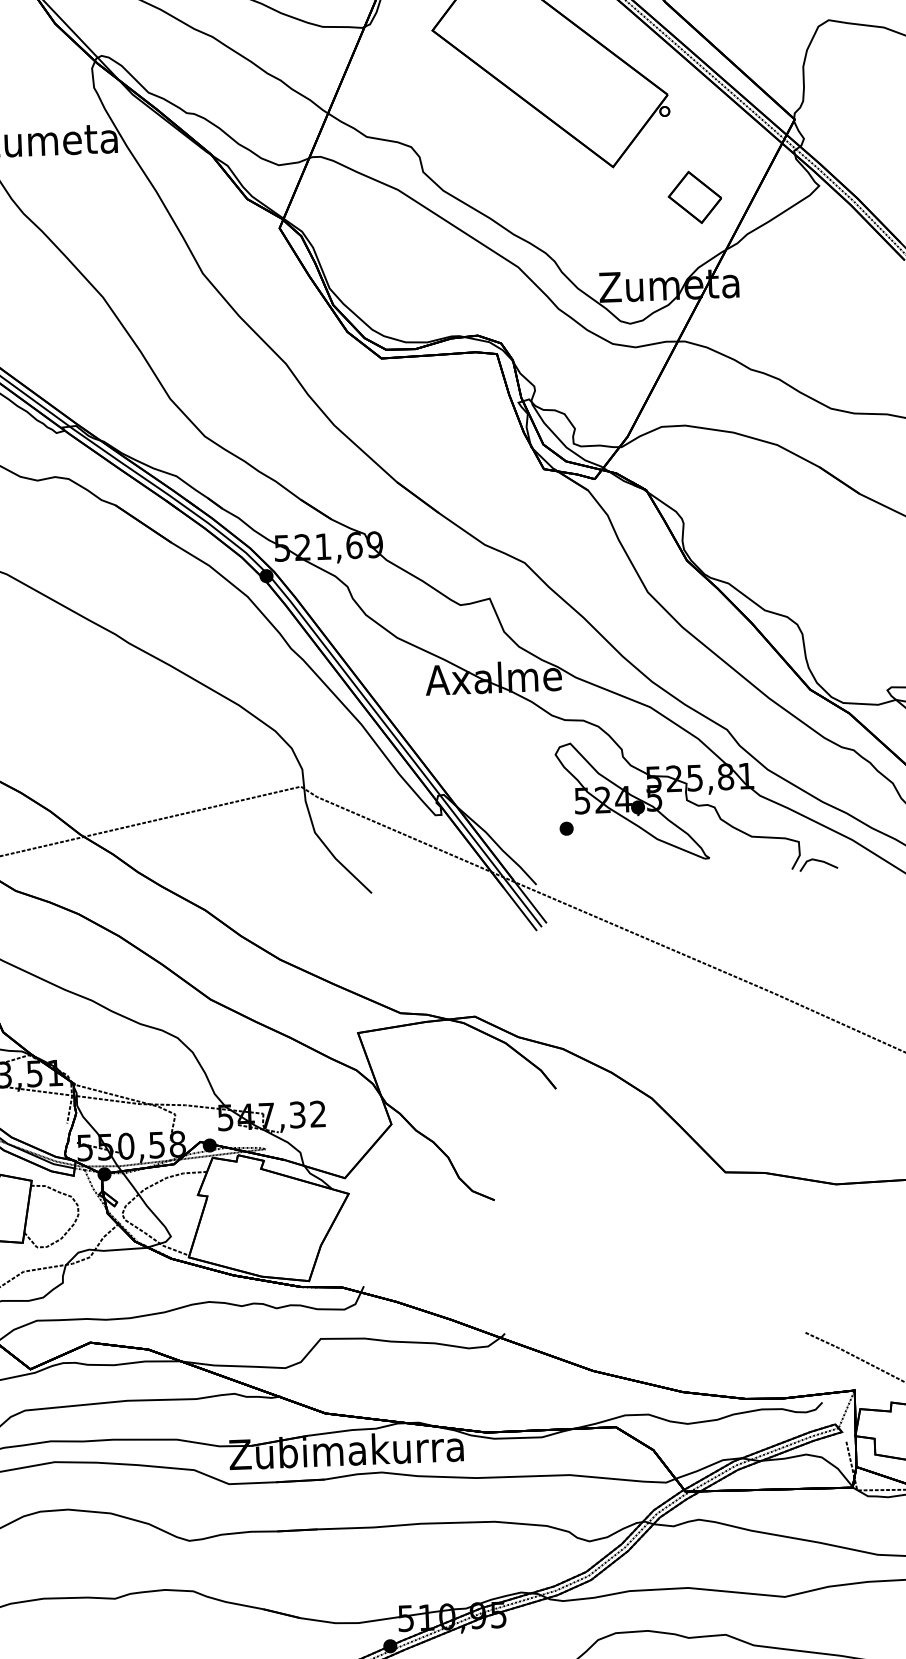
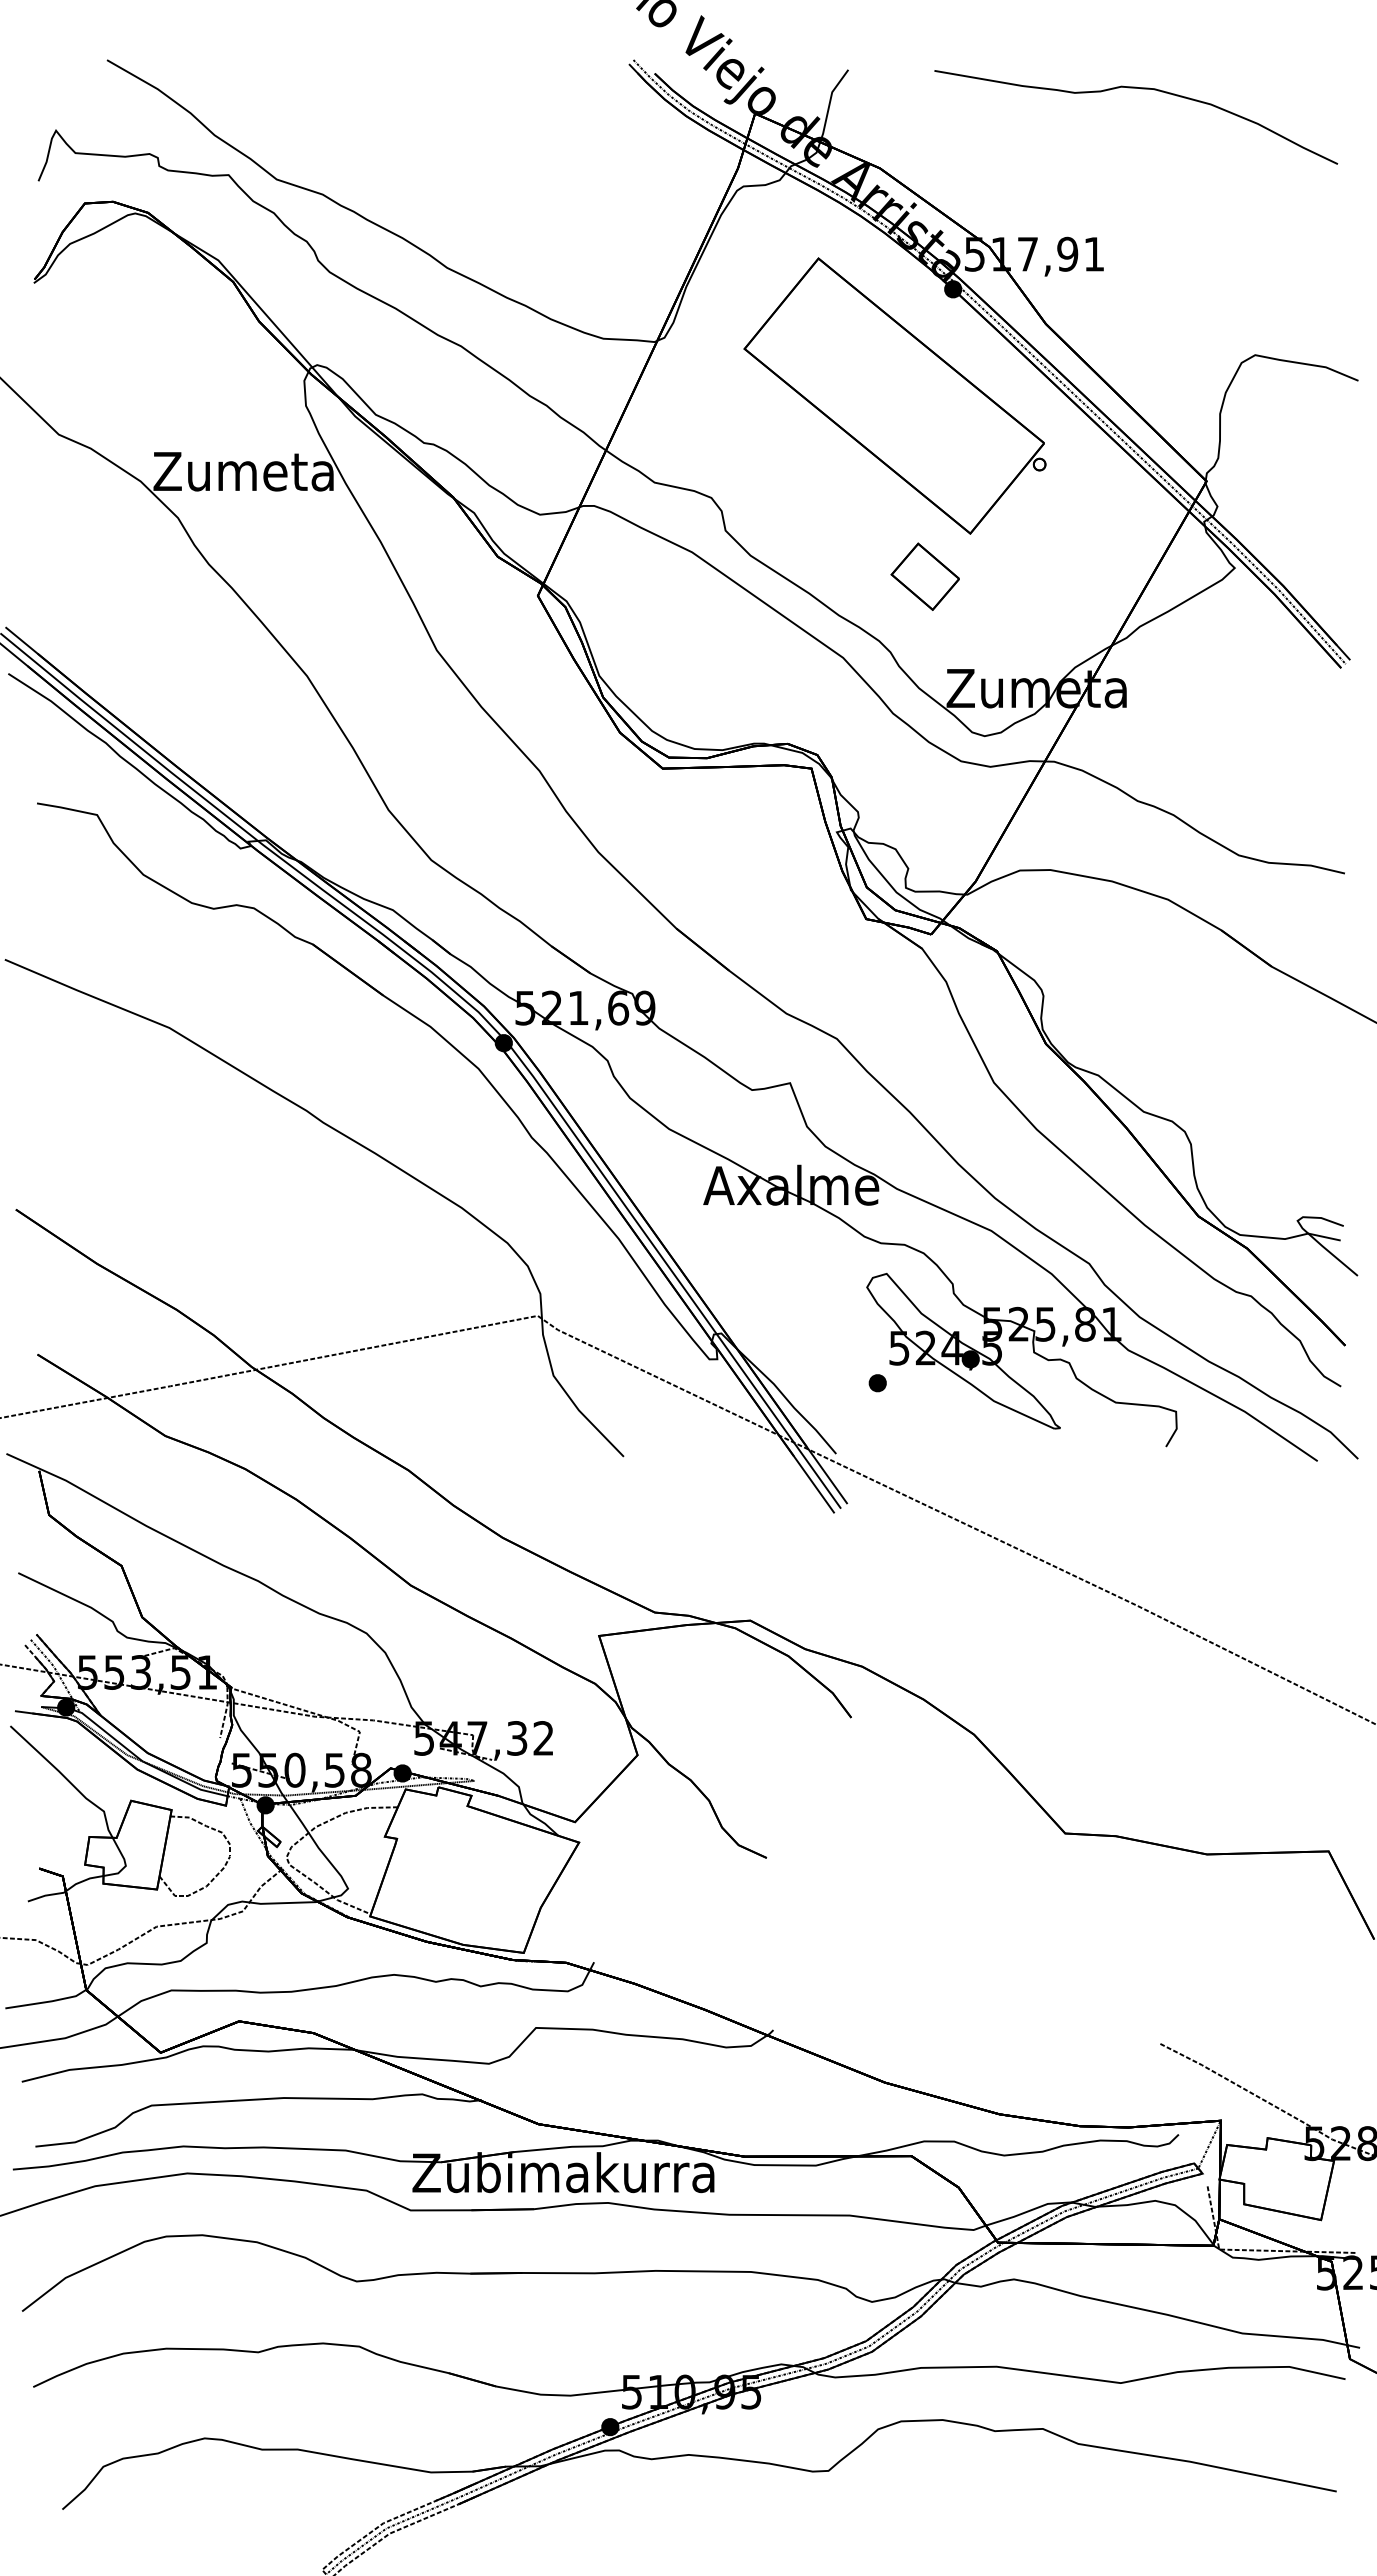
part: (694, 197) -> (924, 576), moved
line: (820, 861) -> (1202, 1438), removed

